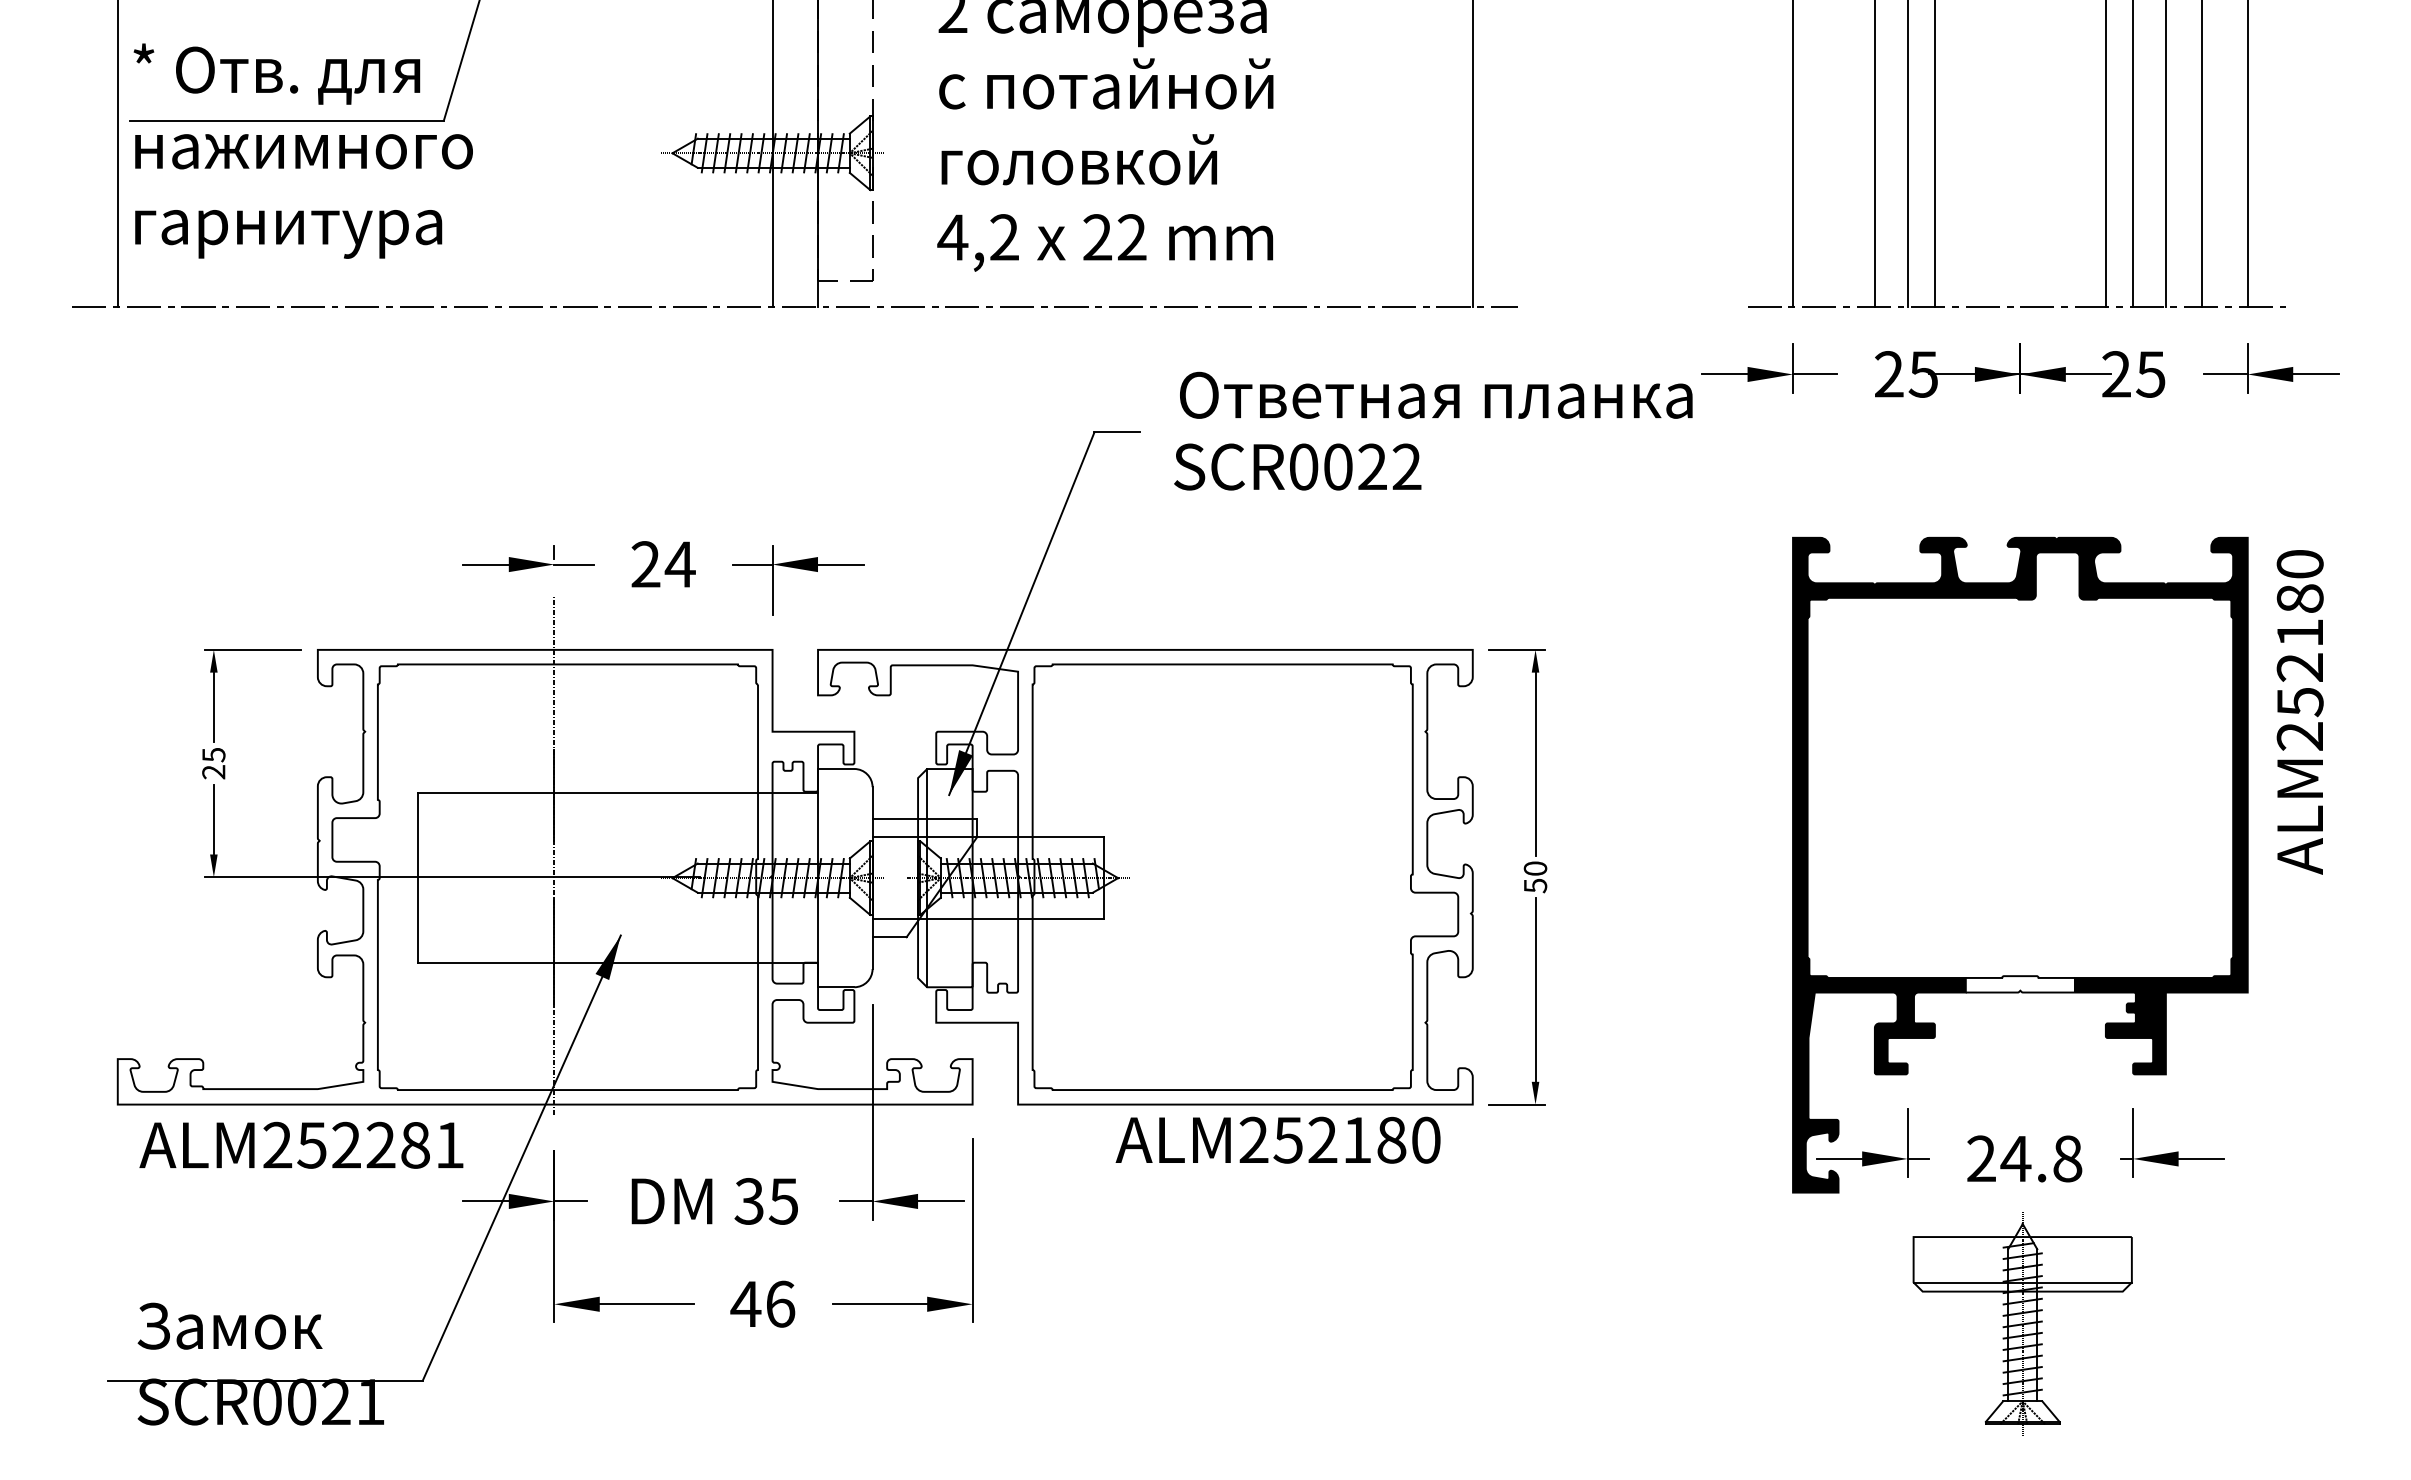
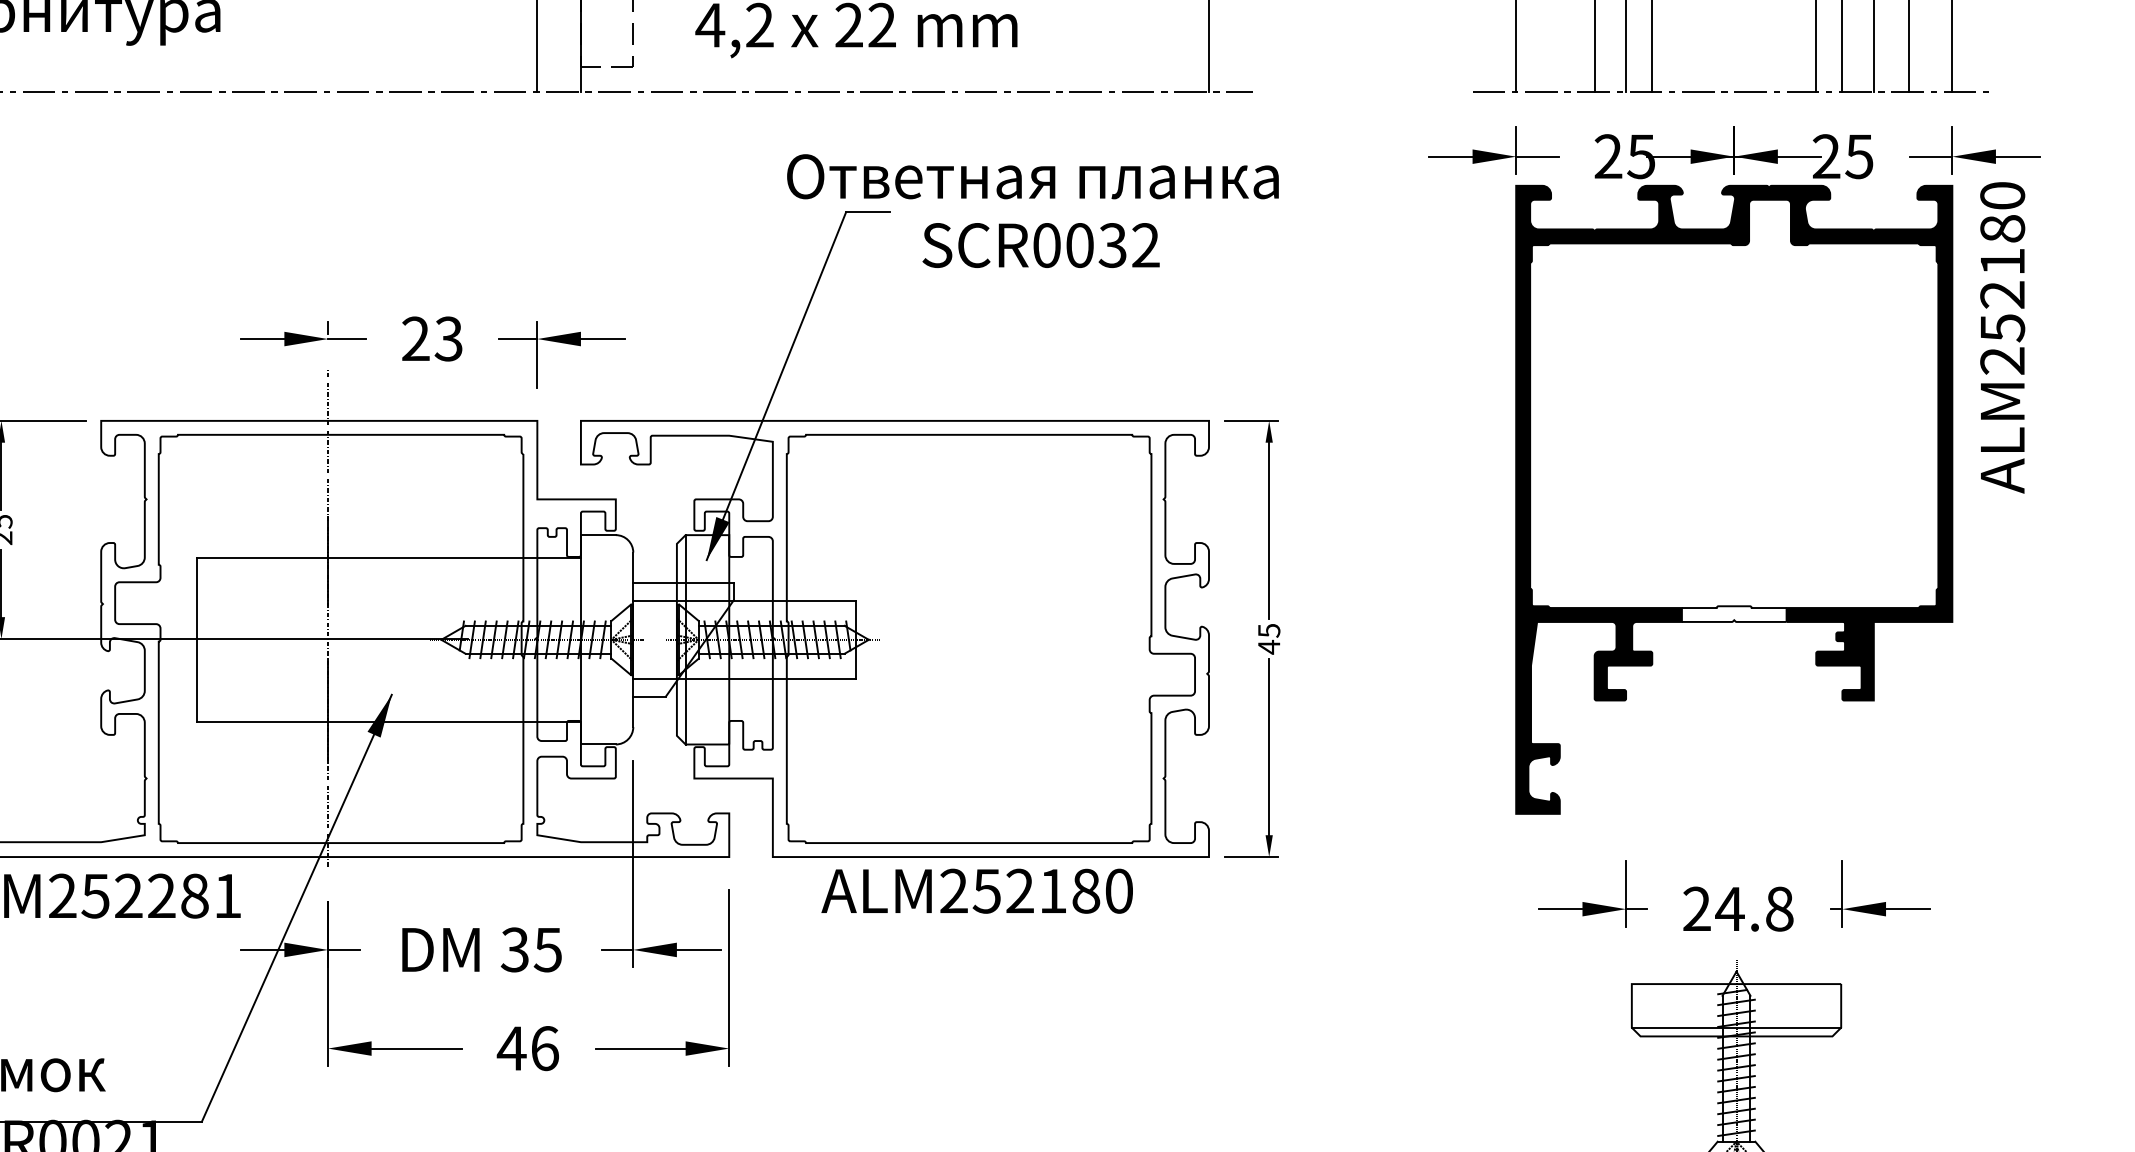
text: (1436, 394) -> (1033, 175), moved
text: (1371, 467) -> (1111, 245), SCR0022 -> SCR0032
text: (679, 564) -> (448, 338), 24 -> 23
text: (2299, 712) -> (2001, 338), moved
part: (2020, 864) -> (1734, 499), moved
text: (1535, 877) -> (1269, 639), 50 -> 45
text: (1277, 1139) -> (976, 890), moved

